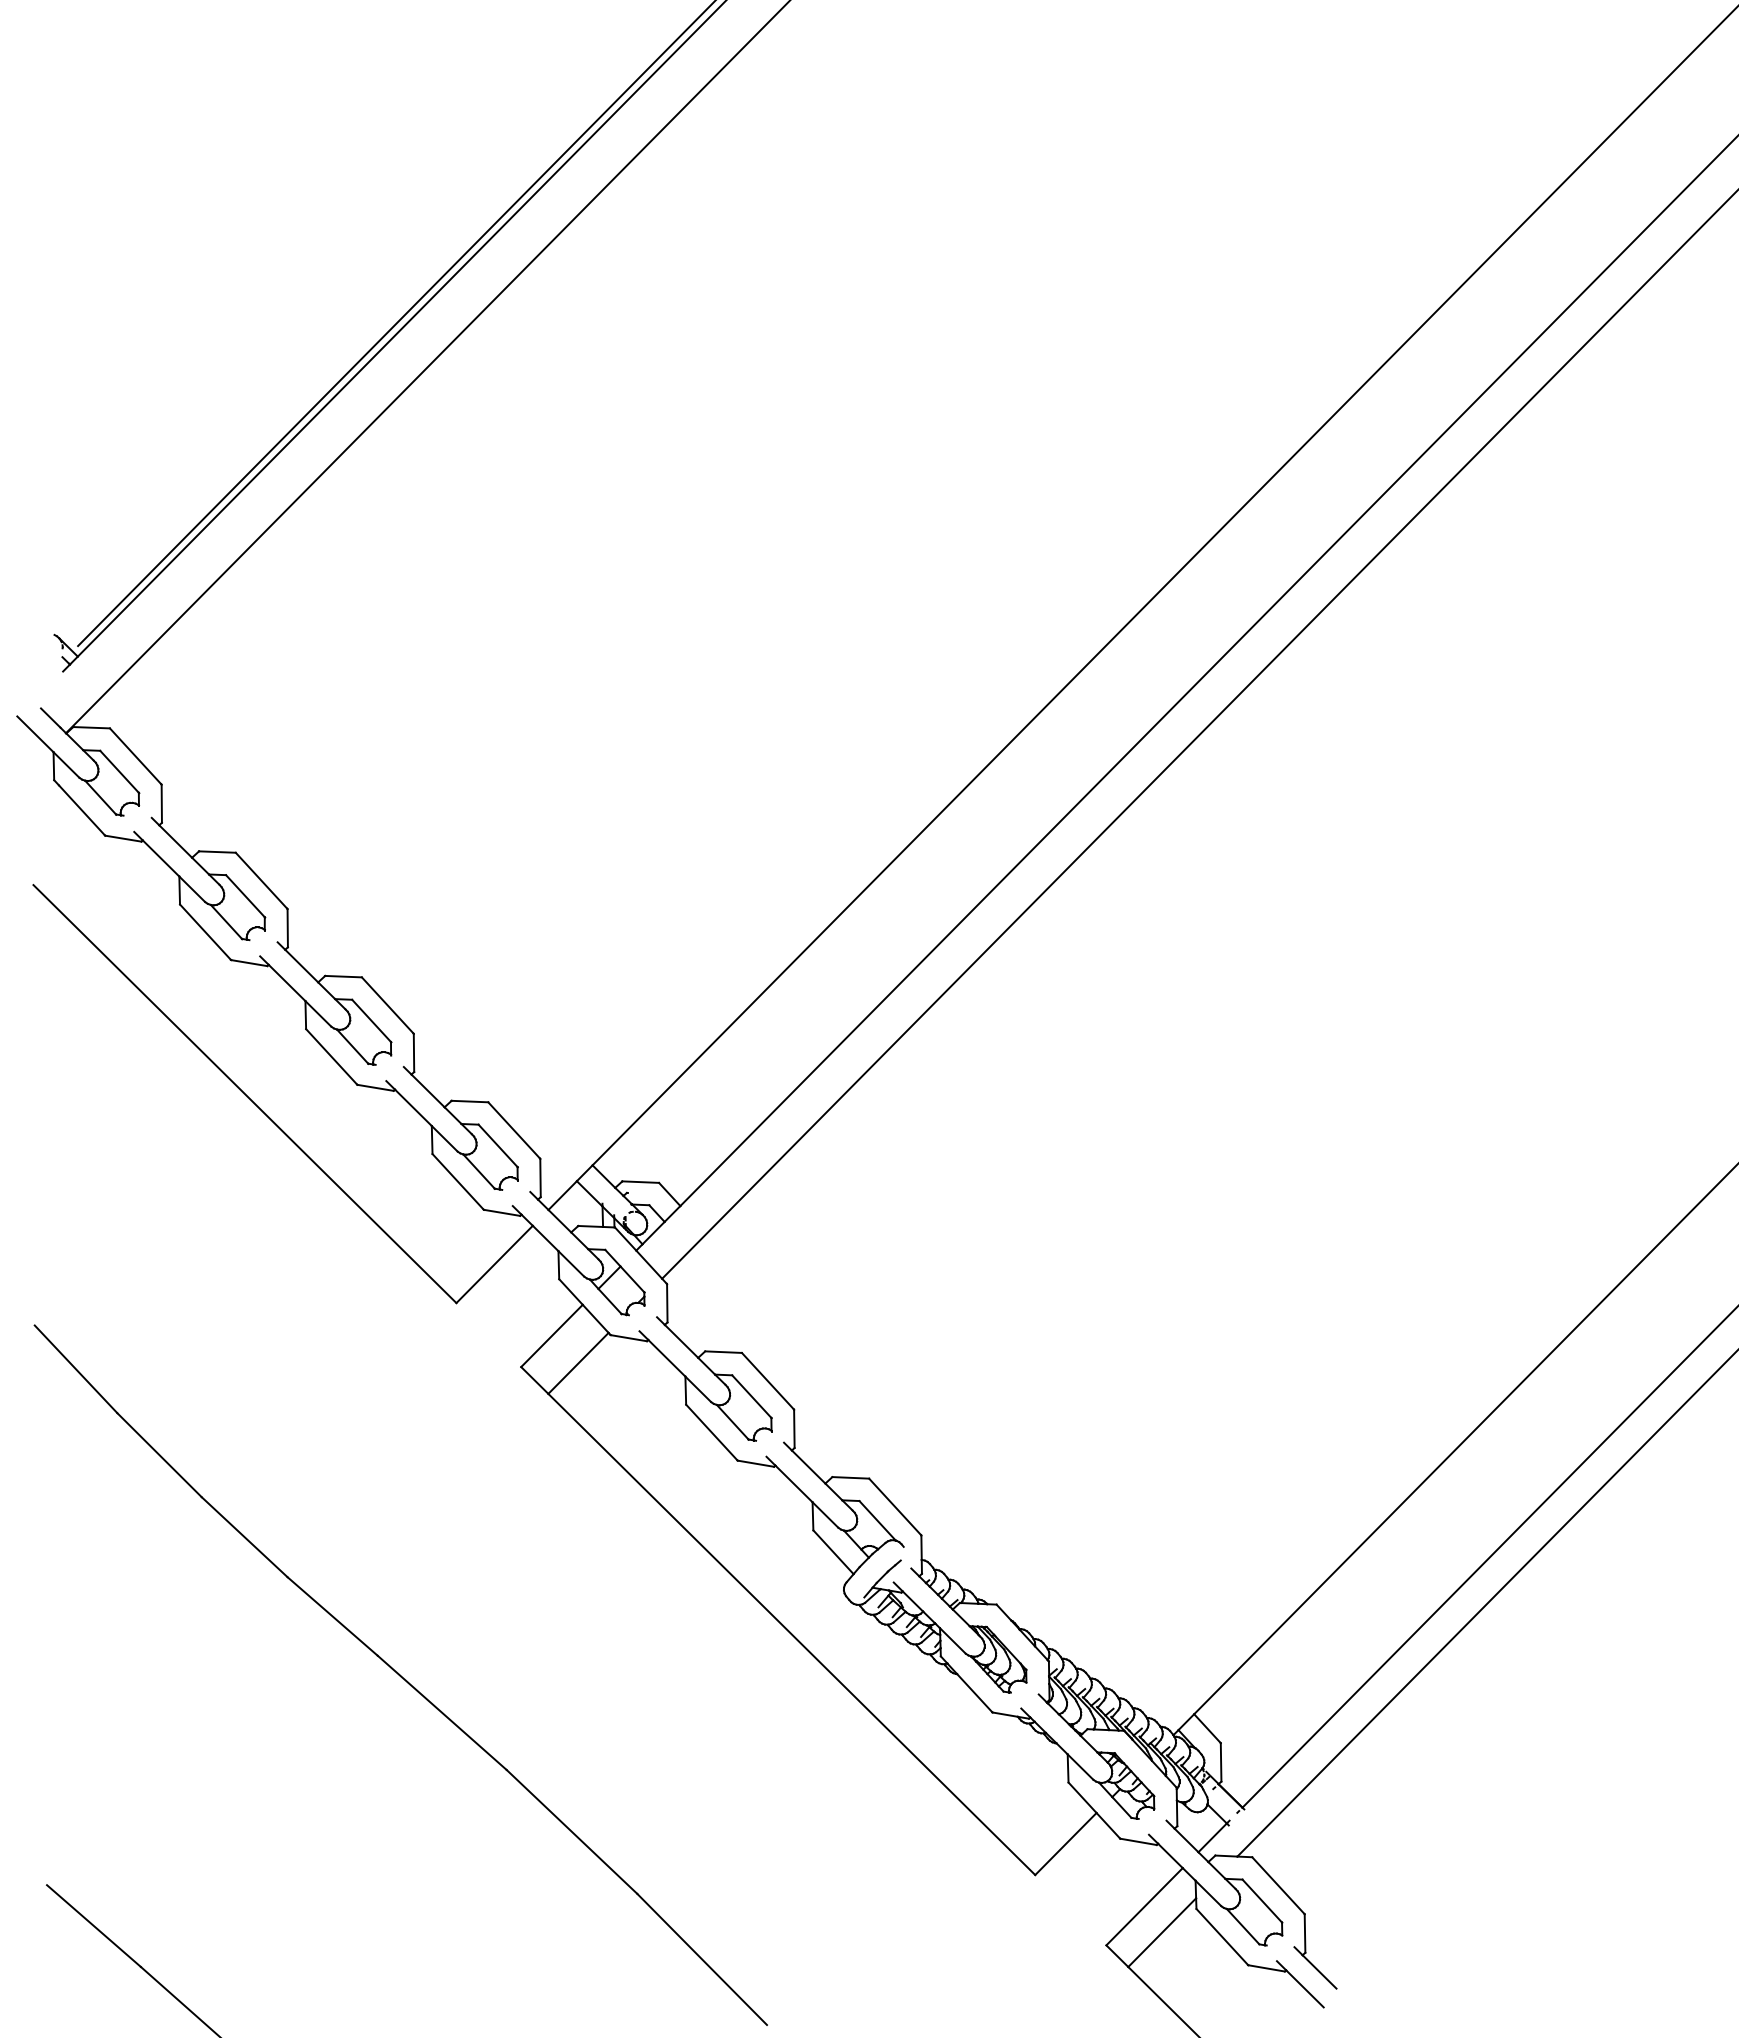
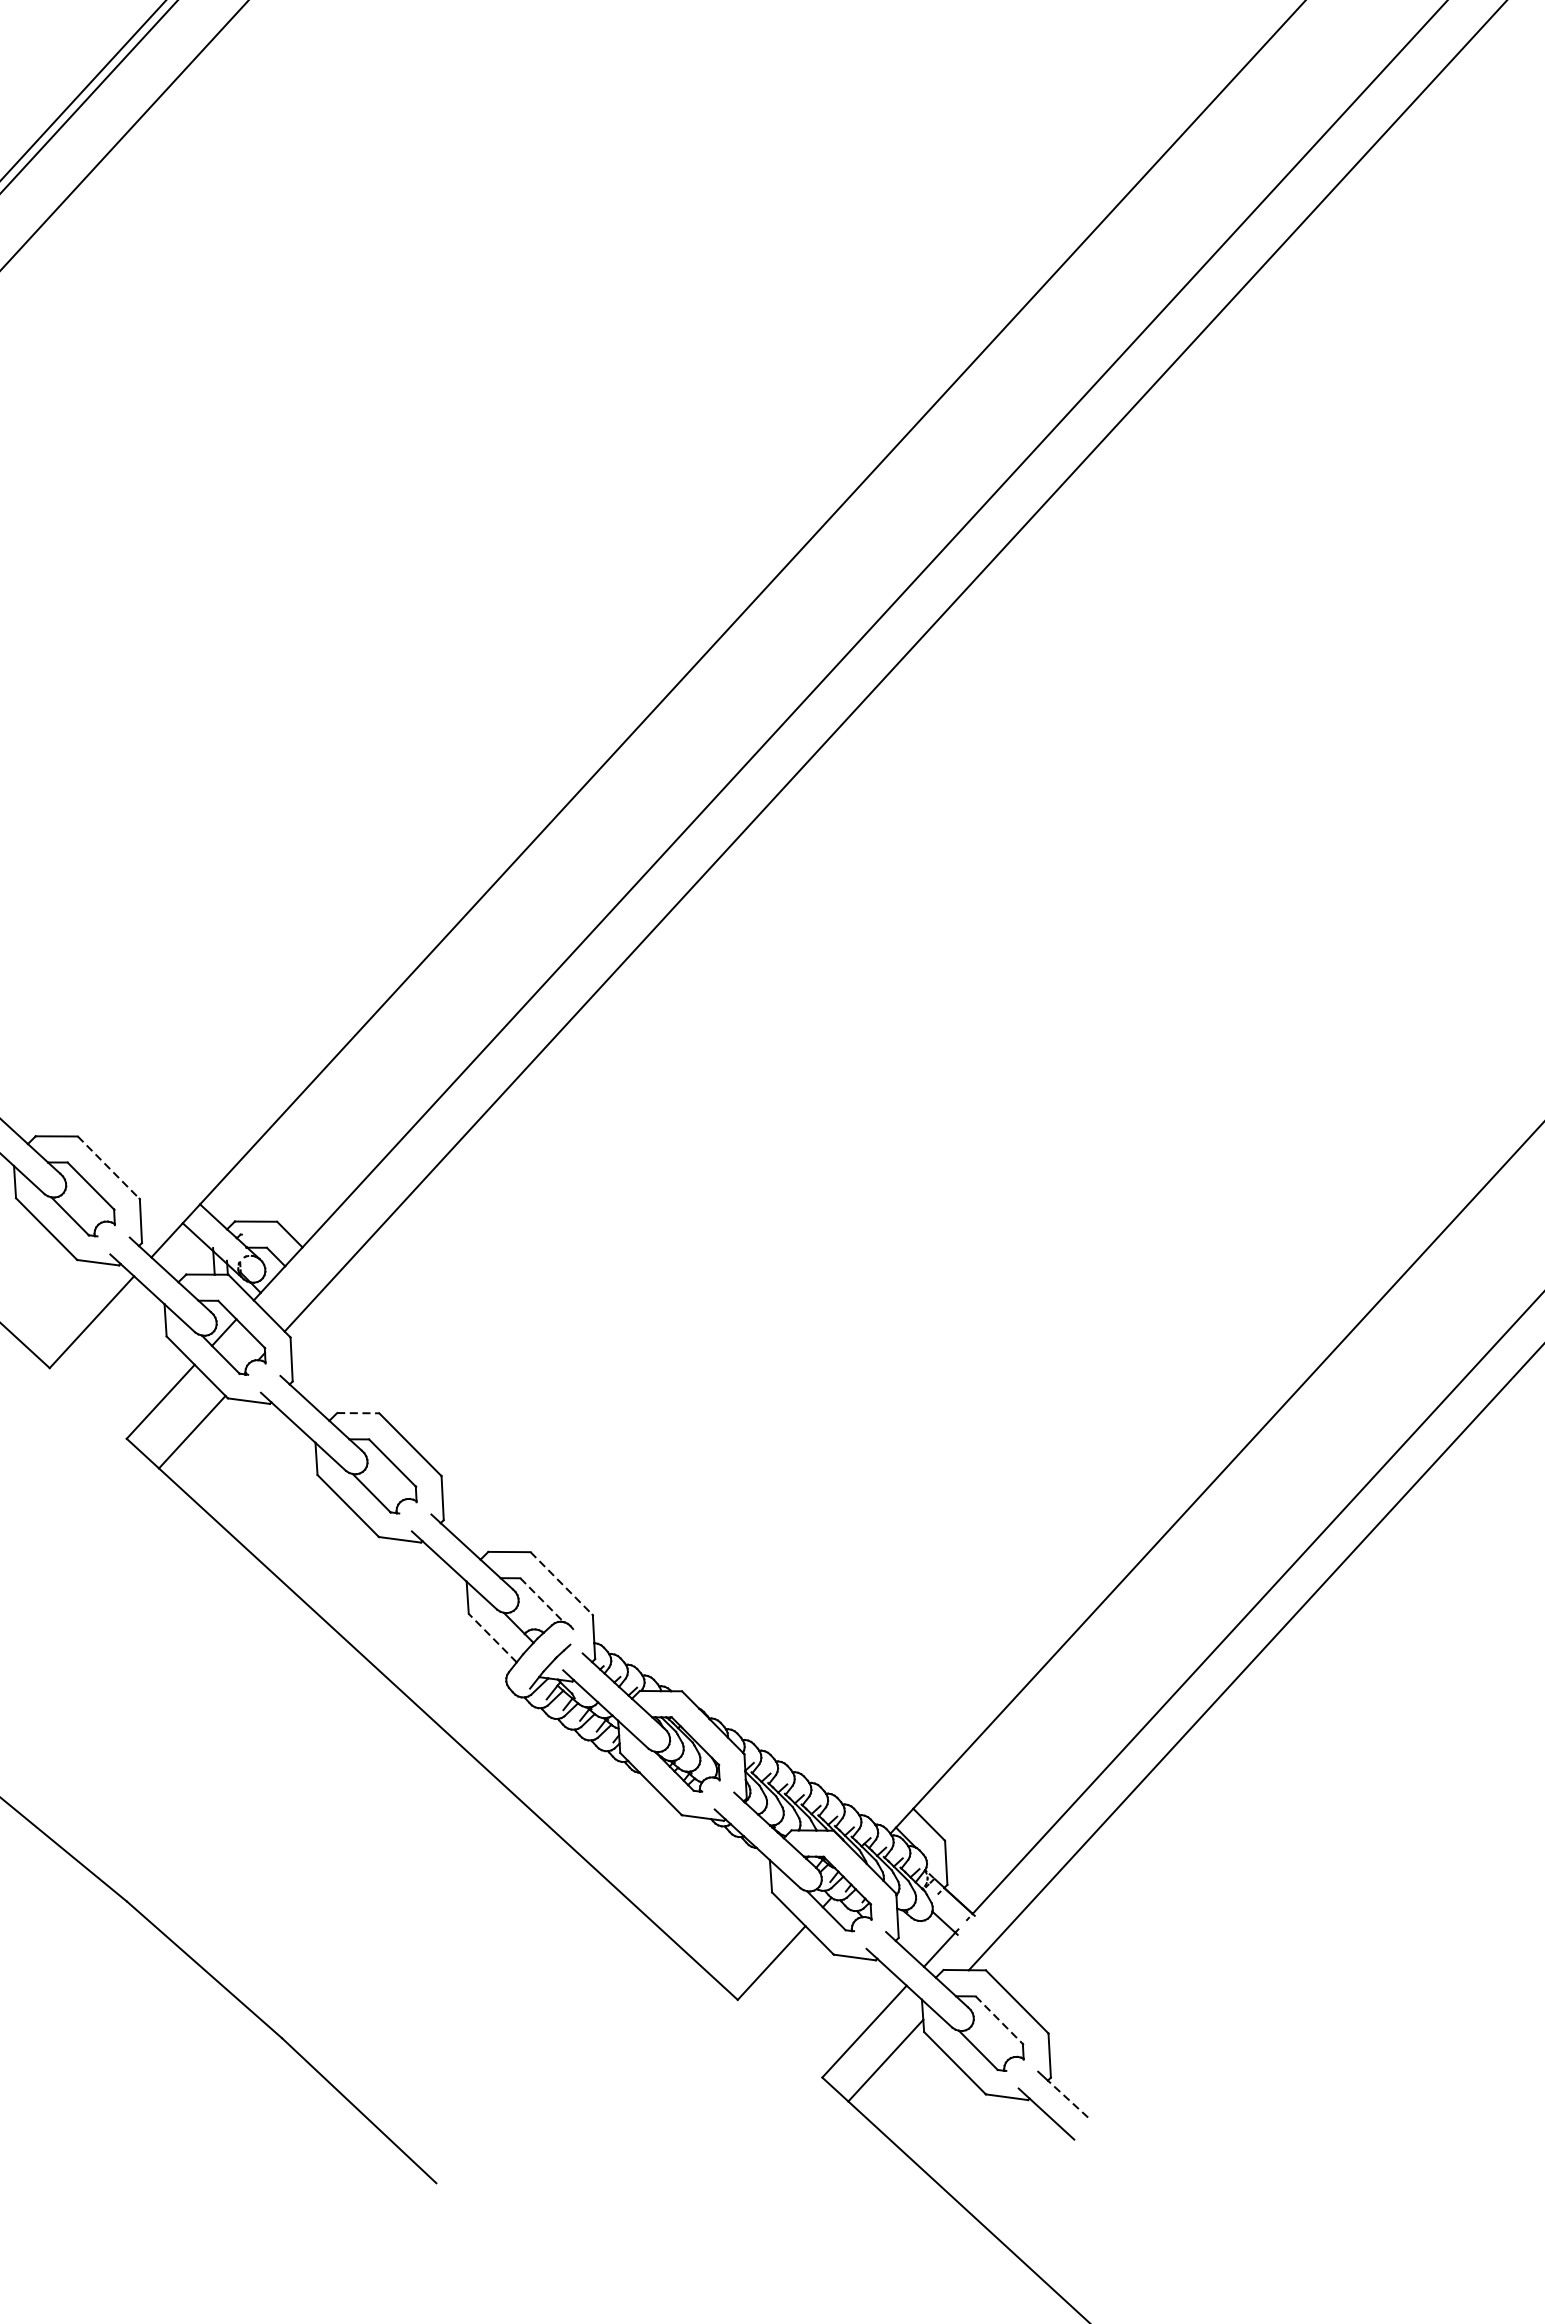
line: (514, 1130) -> (109, 1167), solid -> dashed
line: (724, 1352) -> (359, 1413), solid -> dashed
line: (895, 1507) -> (562, 1584), solid -> dashed
line: (877, 1520) -> (541, 1599), solid -> dashed
line: (833, 1552) -> (492, 1638), solid -> dashed
line: (1262, 1901) -> (999, 2020), solid -> dashed
line: (1319, 1971) -> (1067, 2098), solid -> dashed

